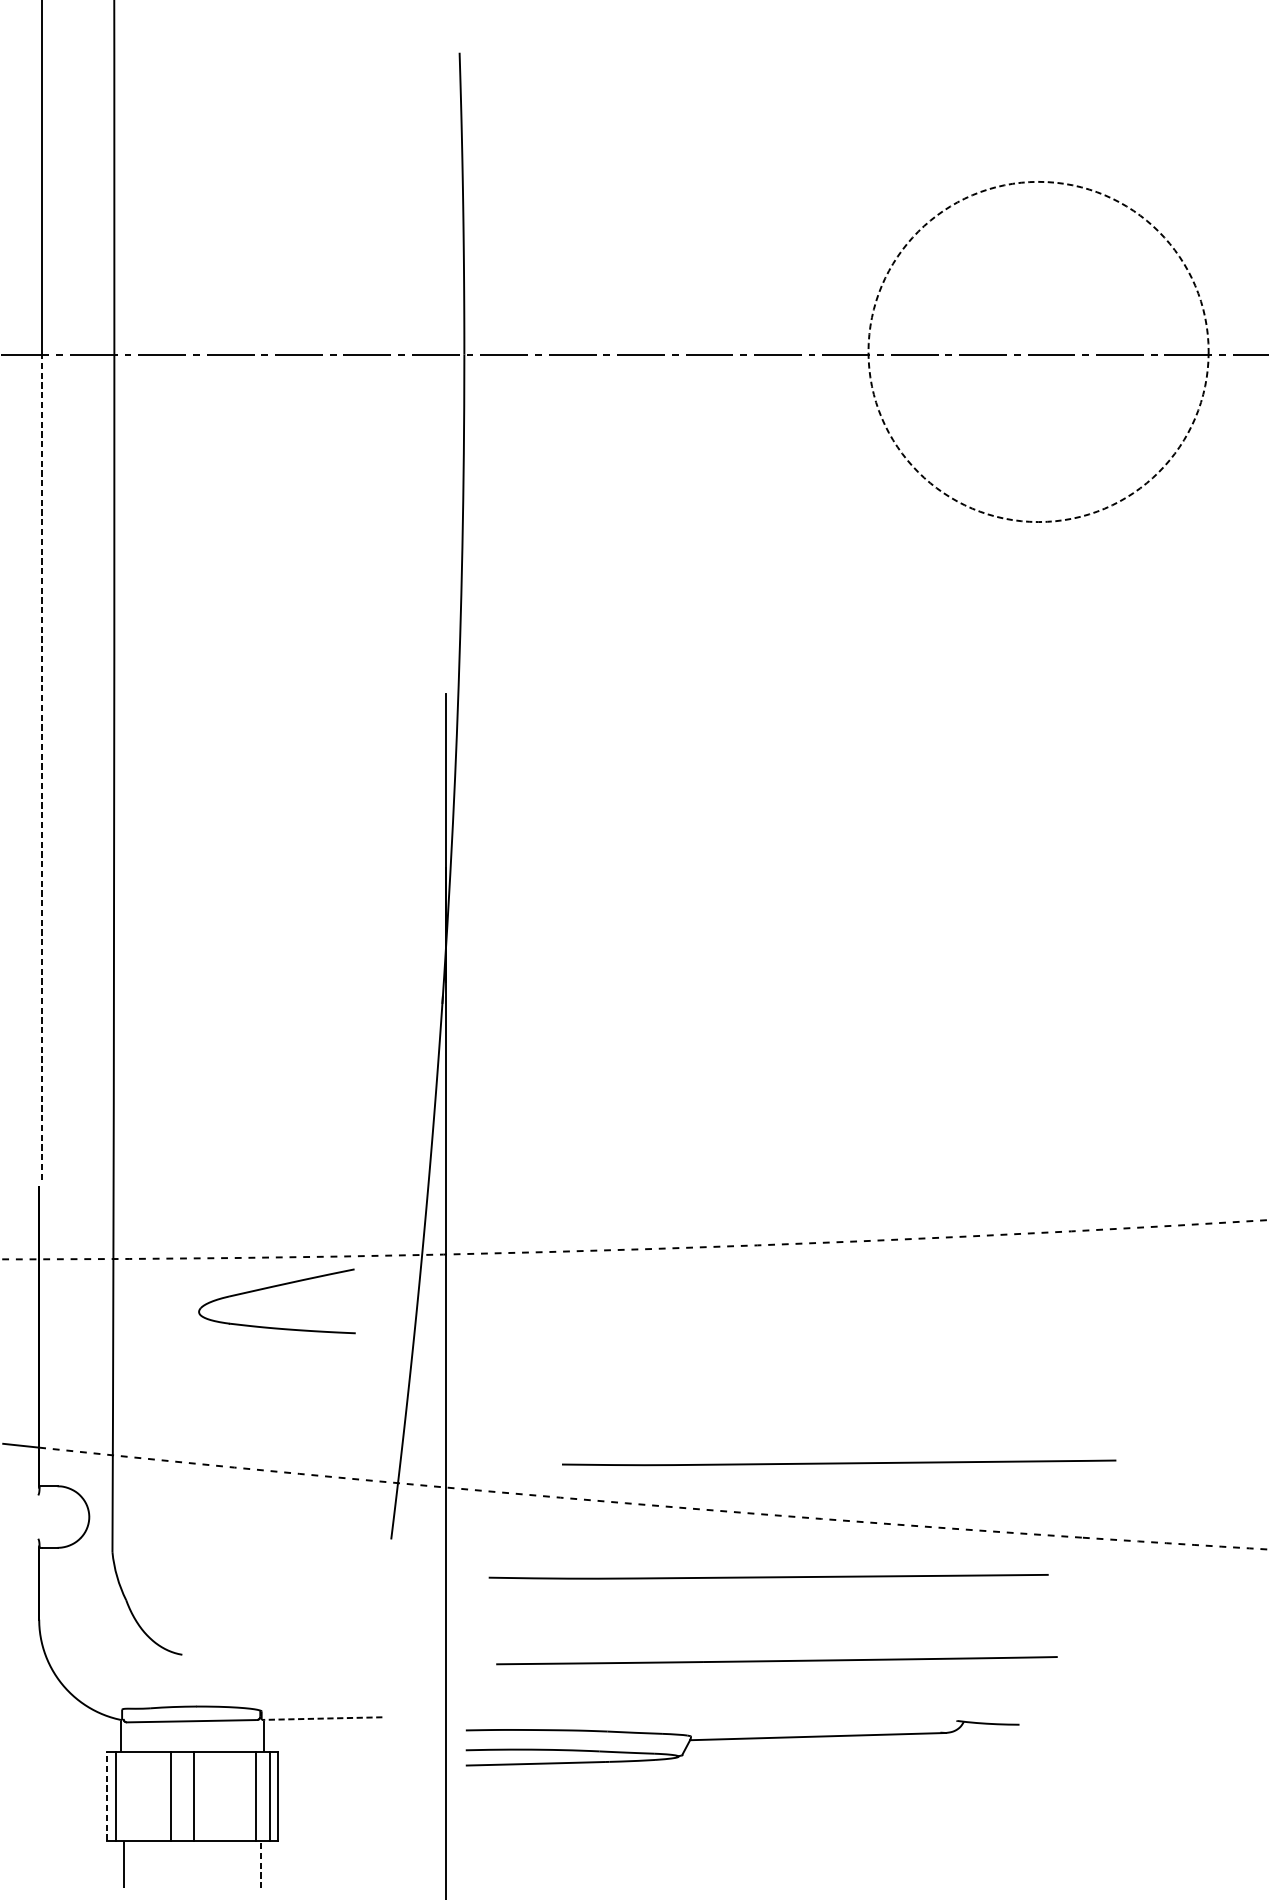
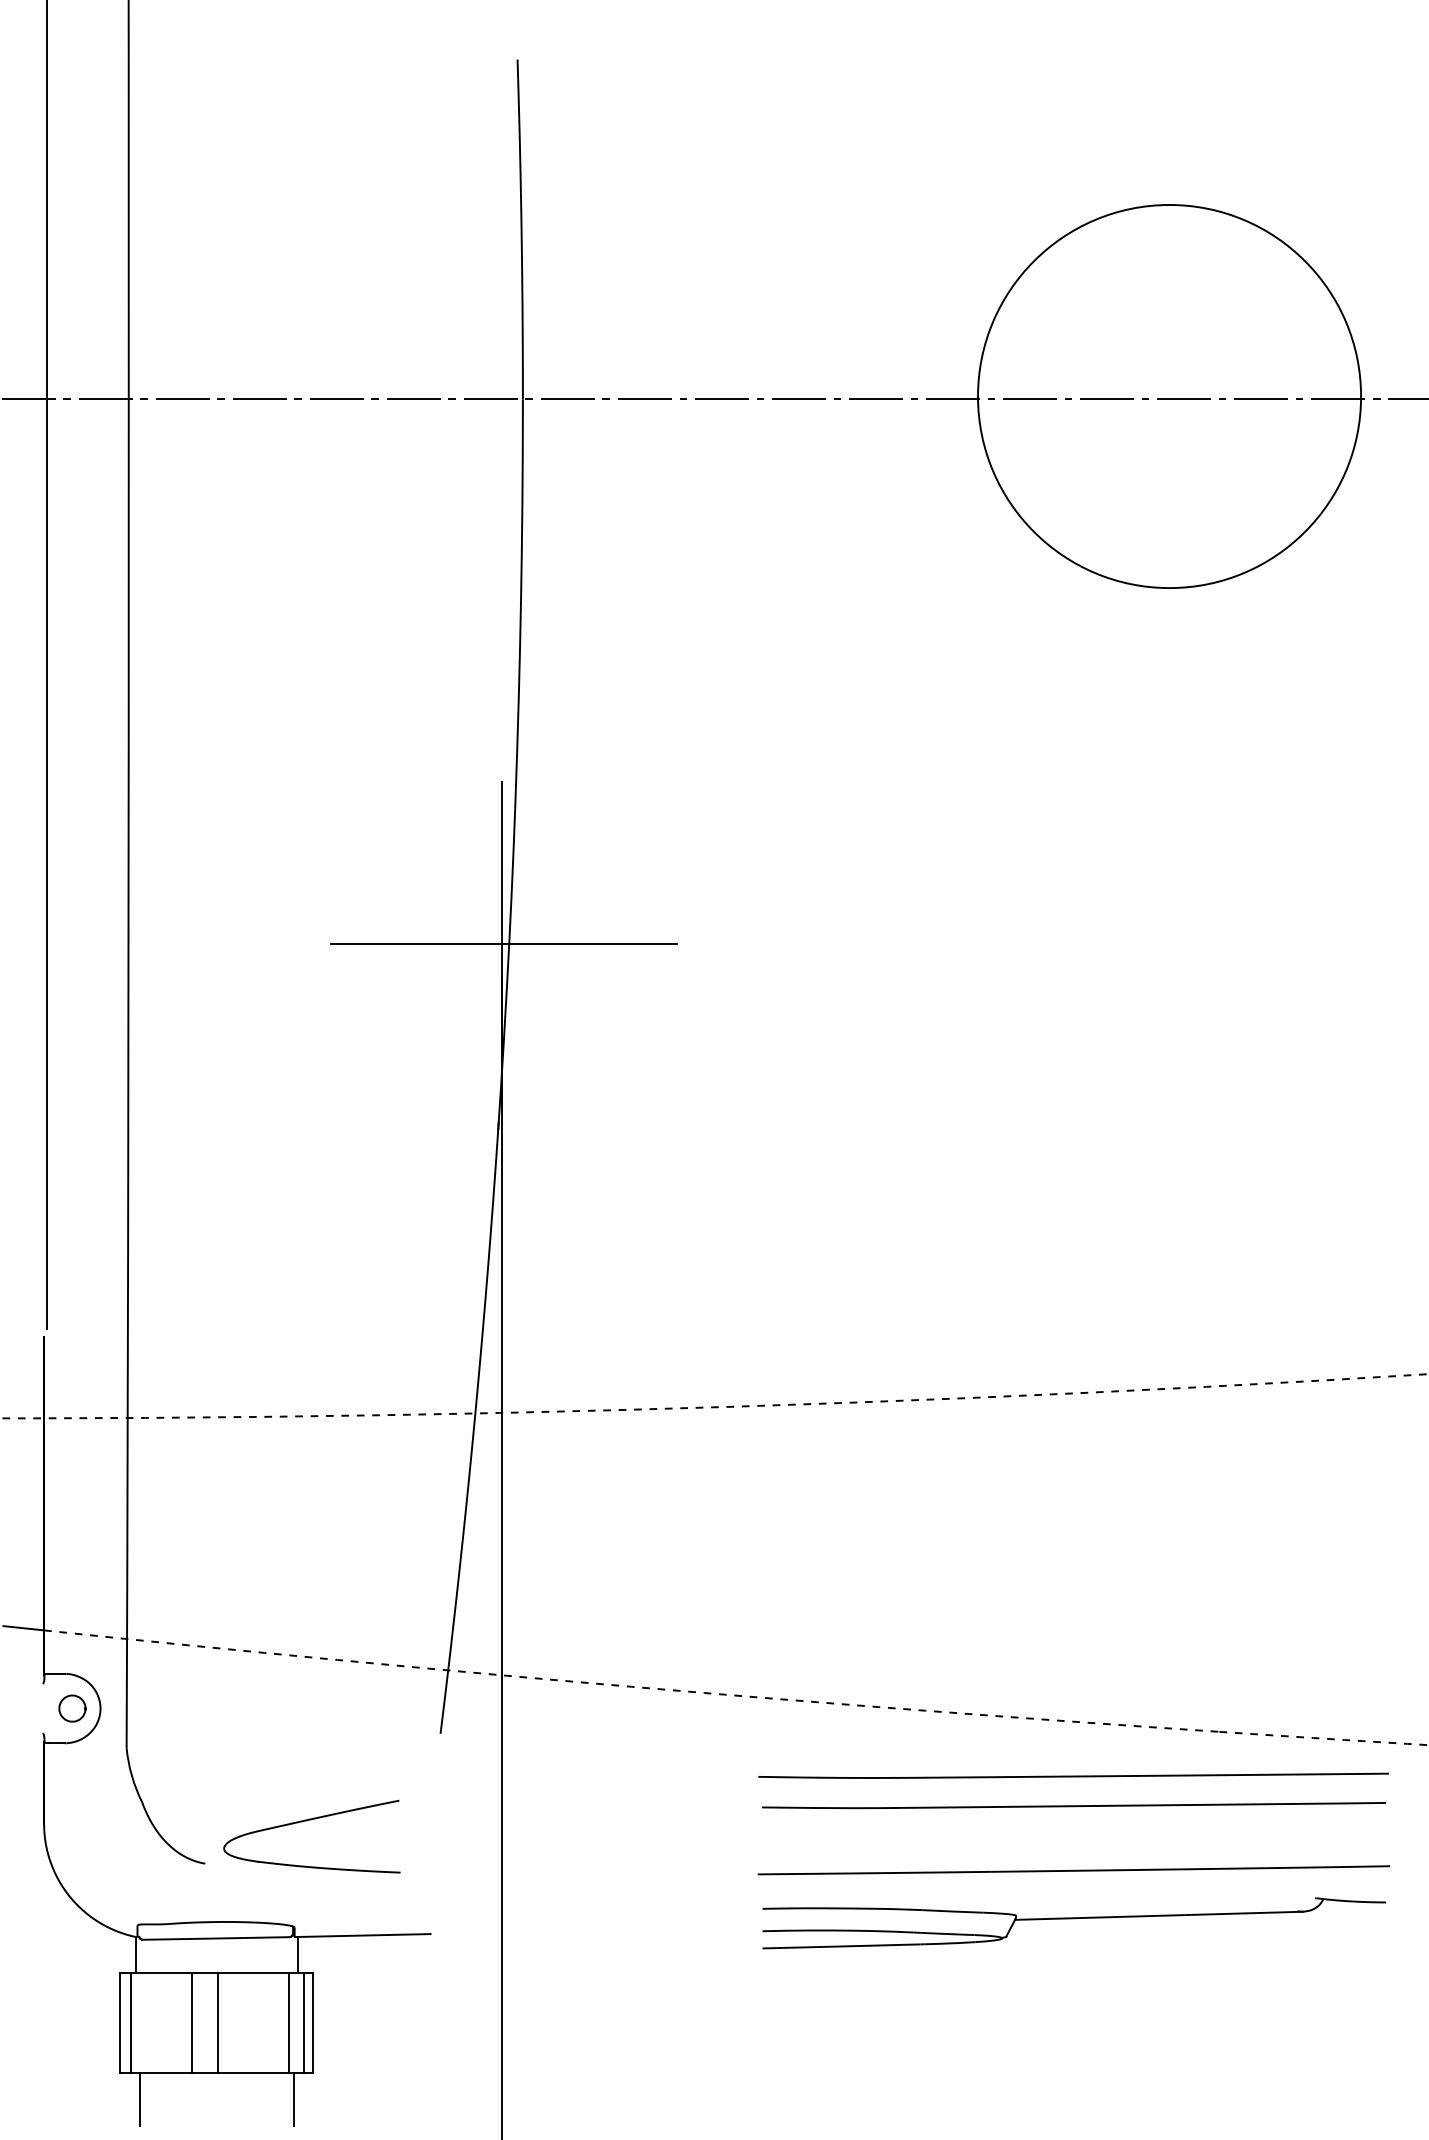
circle: (1038, 351) -> (1169, 396), dashed -> solid
line: (42, 767) -> (47, 864), dashed -> solid
line: (447, 837) -> (503, 943), added
part: (272, 1287) -> (306, 1821), moved
curve: (838, 1462) -> (1073, 1805), moved
curve: (60, 1507) -> (68, 1697), added
curve: (768, 1576) -> (1073, 1775), moved
line: (776, 1660) -> (1073, 1870), moved
line: (321, 1718) -> (362, 1935), dashed -> solid
part: (741, 1743) -> (1073, 1923), moved
line: (107, 1795) -> (120, 2022), dashed -> solid
line: (260, 1864) -> (293, 2099), dashed -> solid

